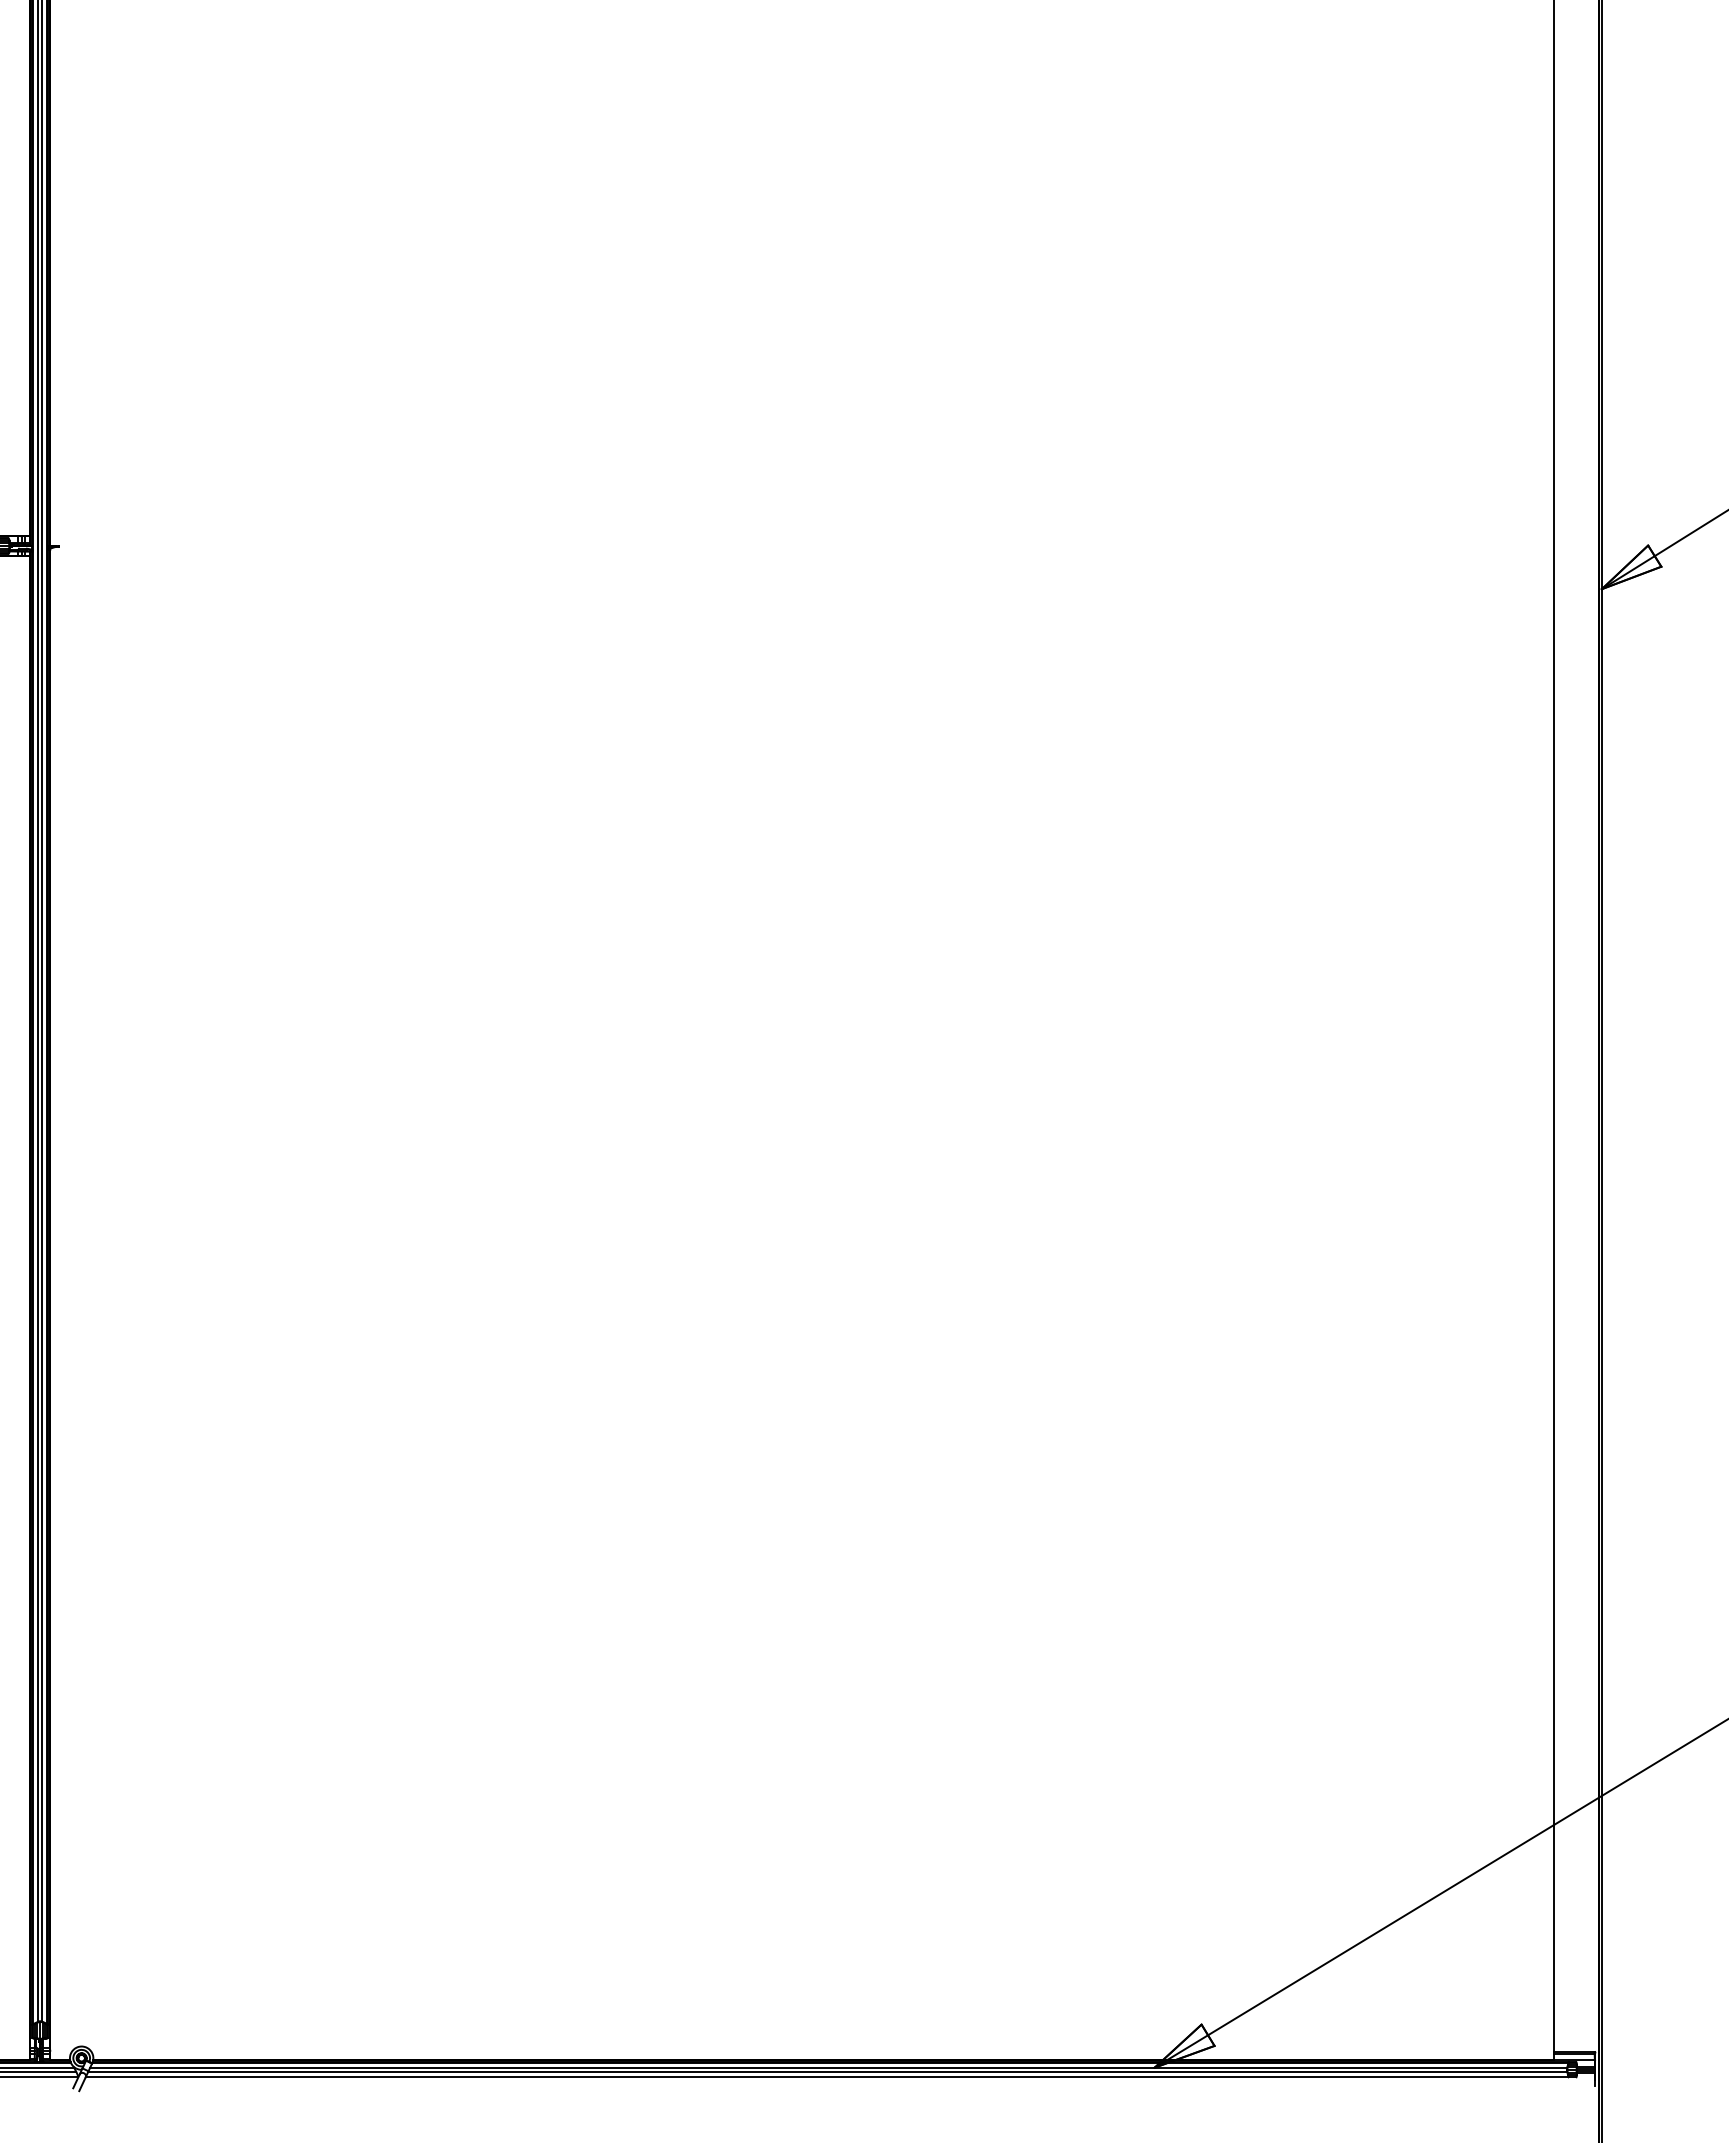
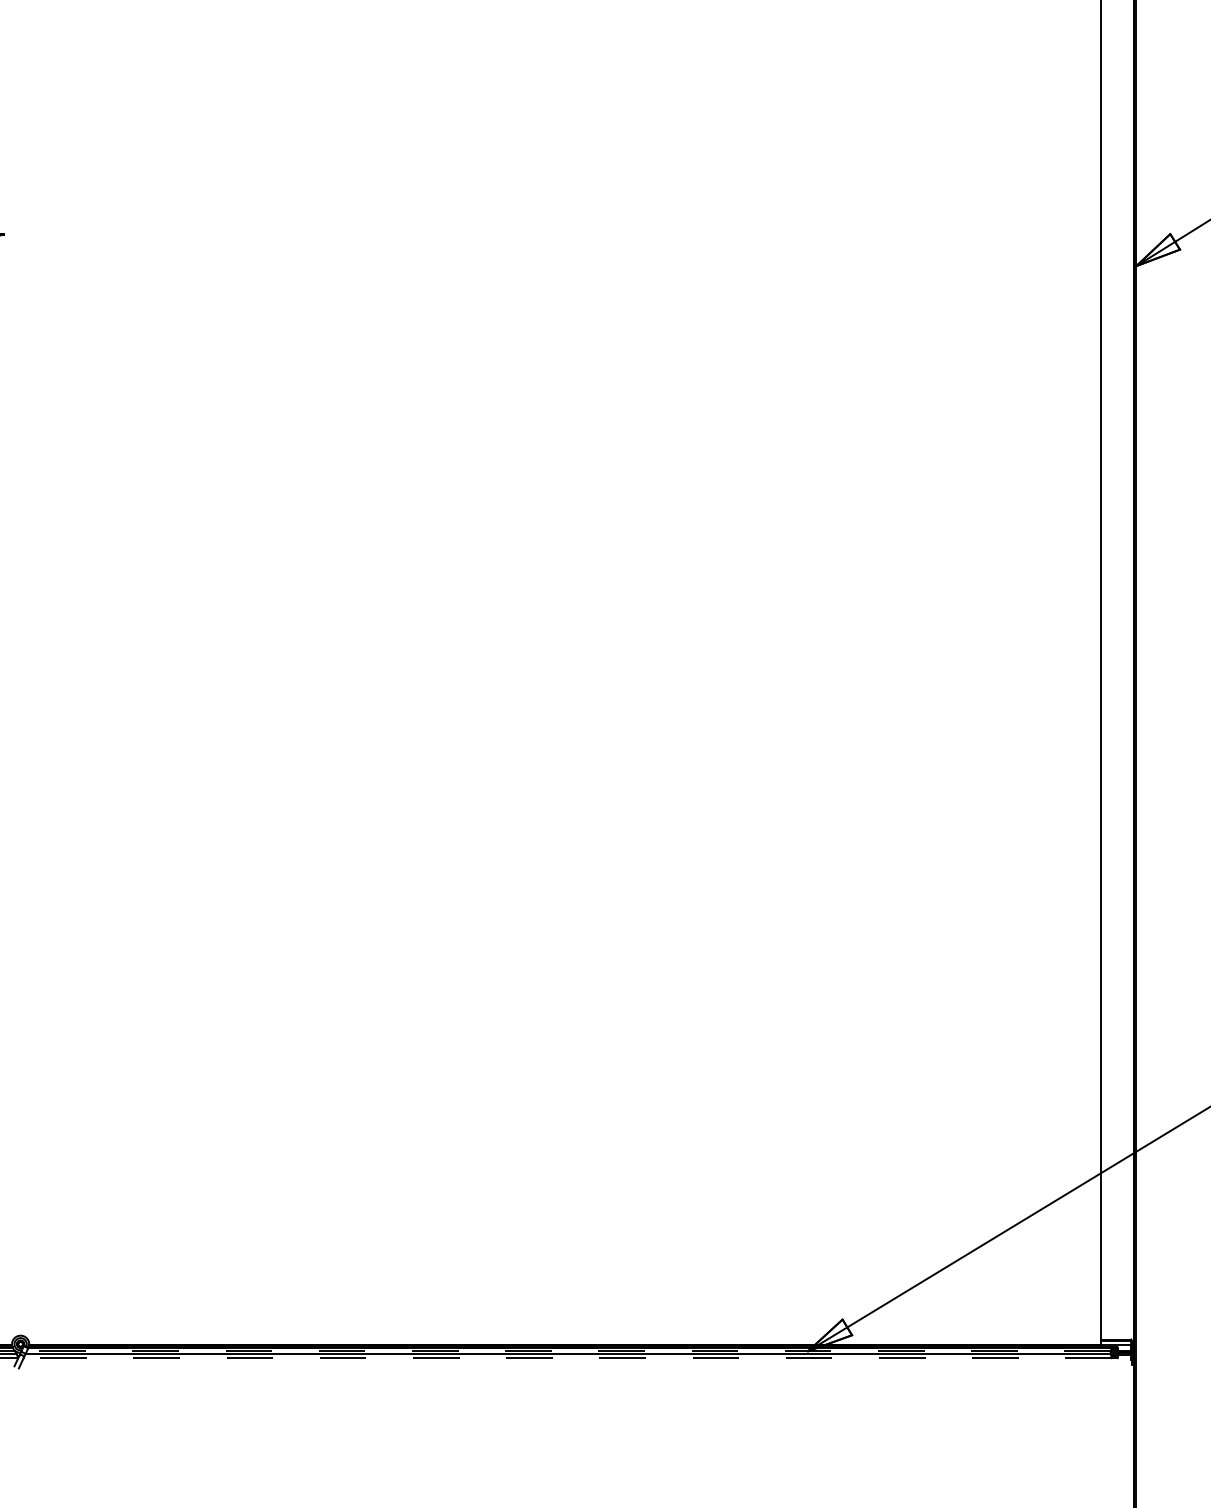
line: (828, 2067) -> (568, 1351), solid -> dashed
line: (826, 2076) -> (567, 1357), solid -> dashed

